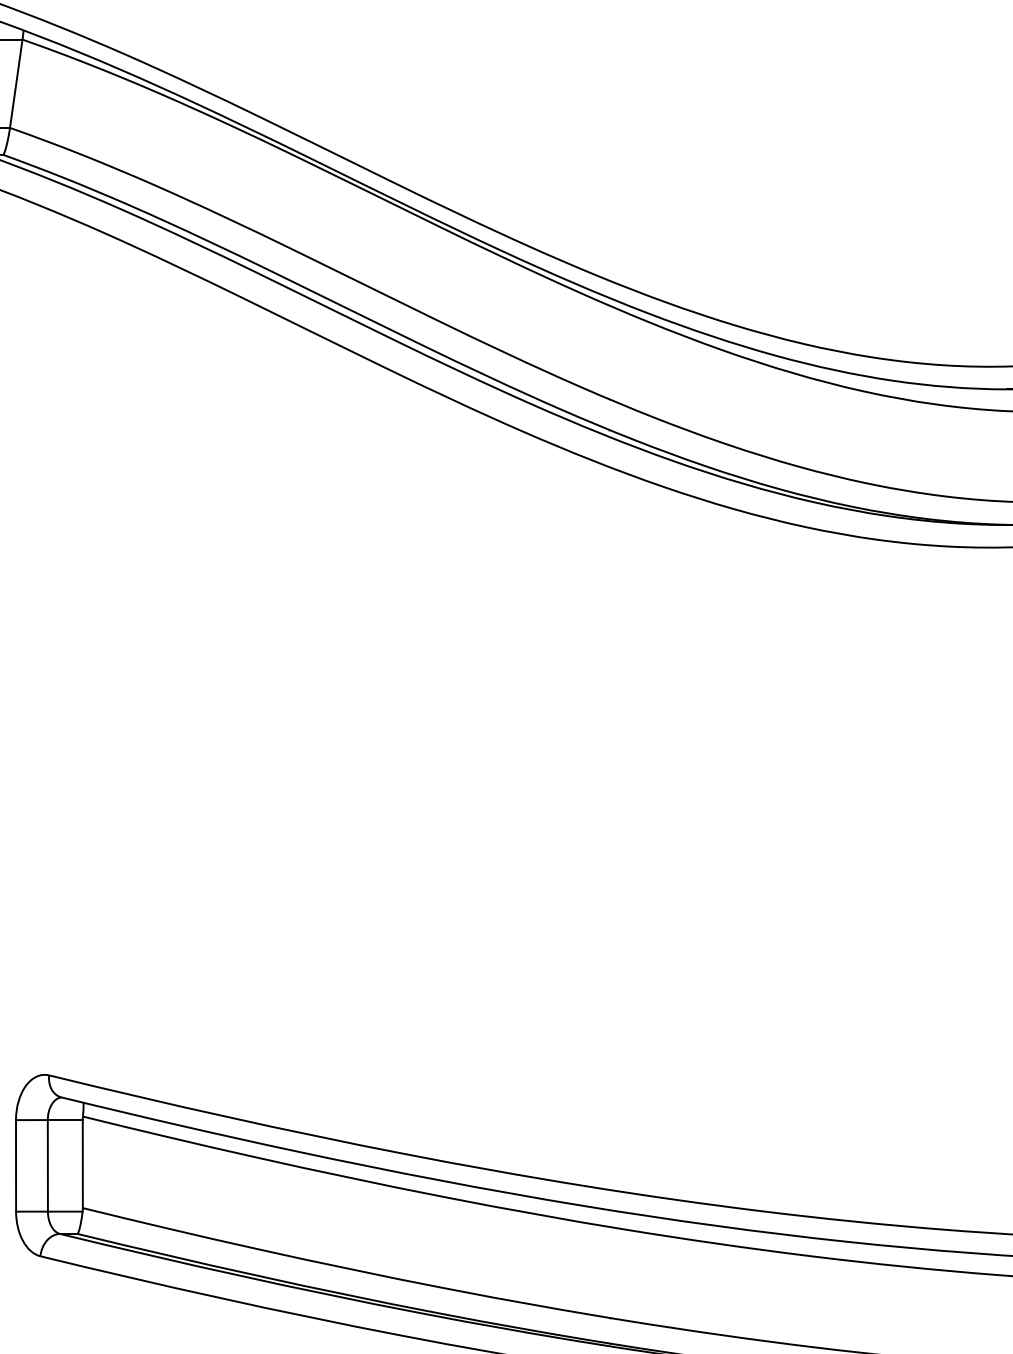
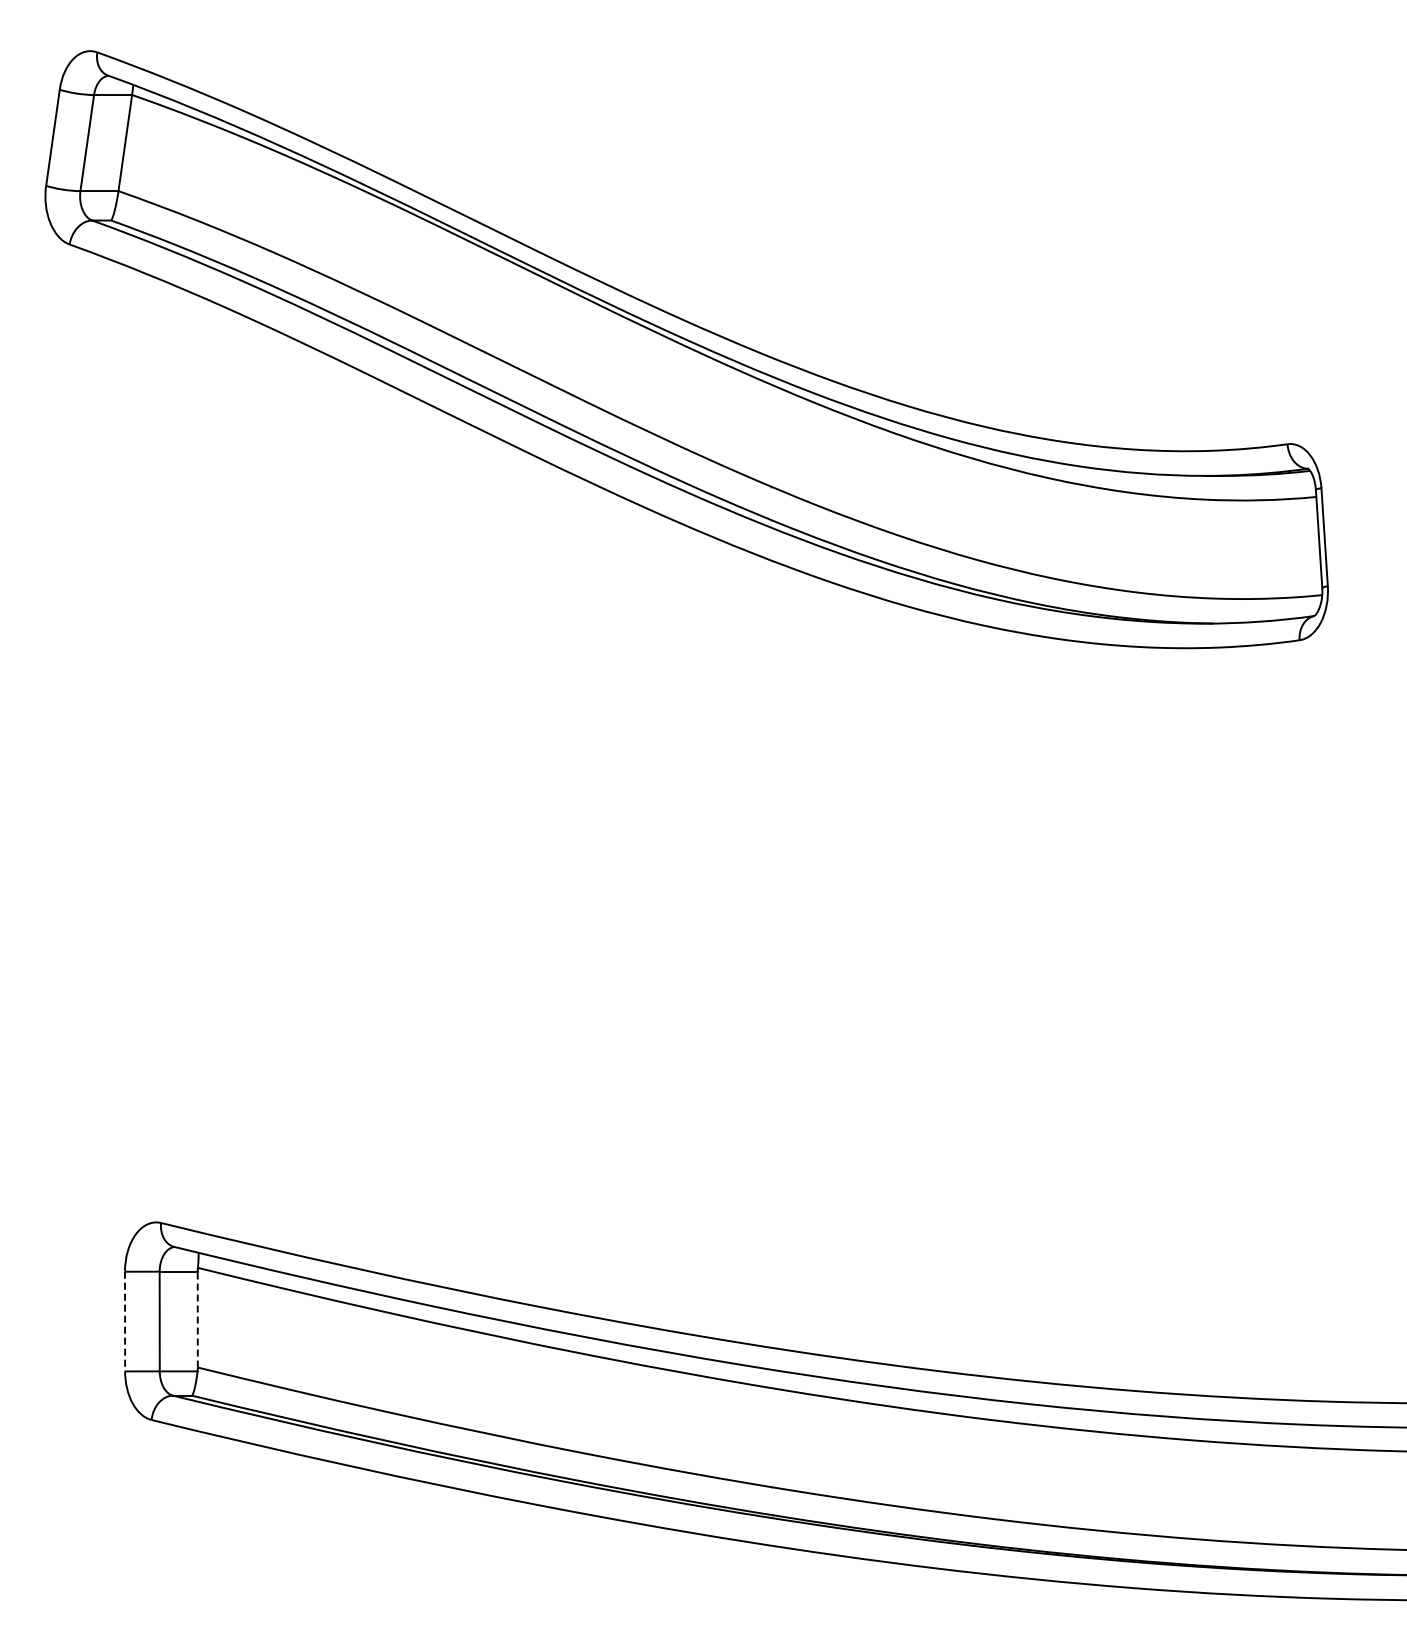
line: (82, 1163) -> (197, 1319), solid -> dashed
line: (16, 1165) -> (125, 1321), solid -> dashed

